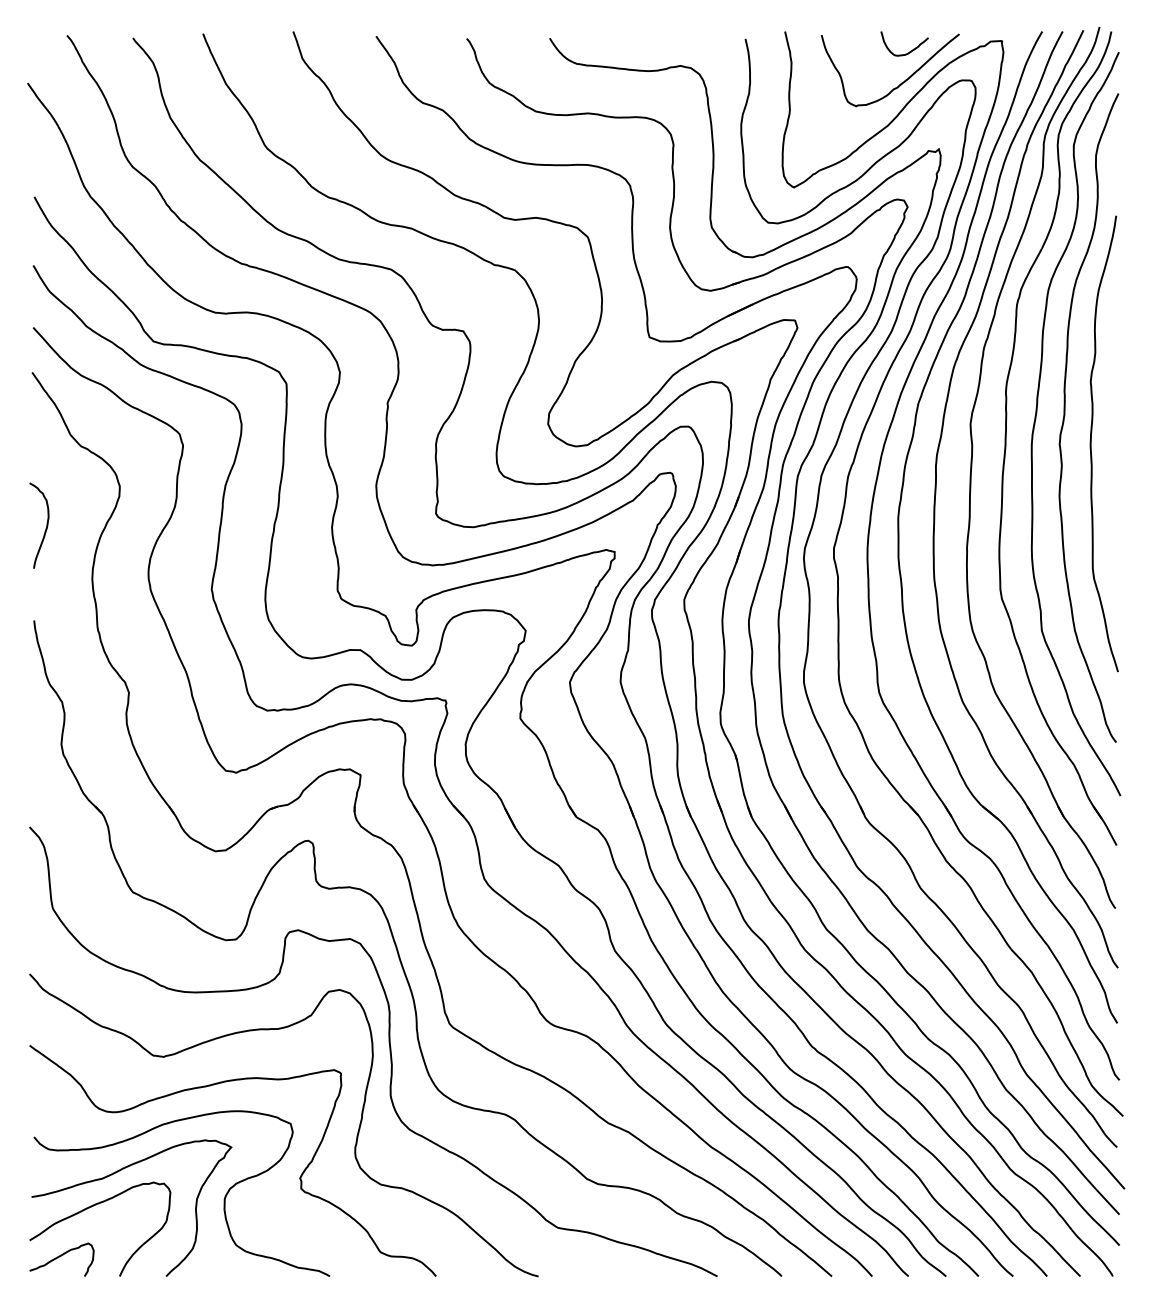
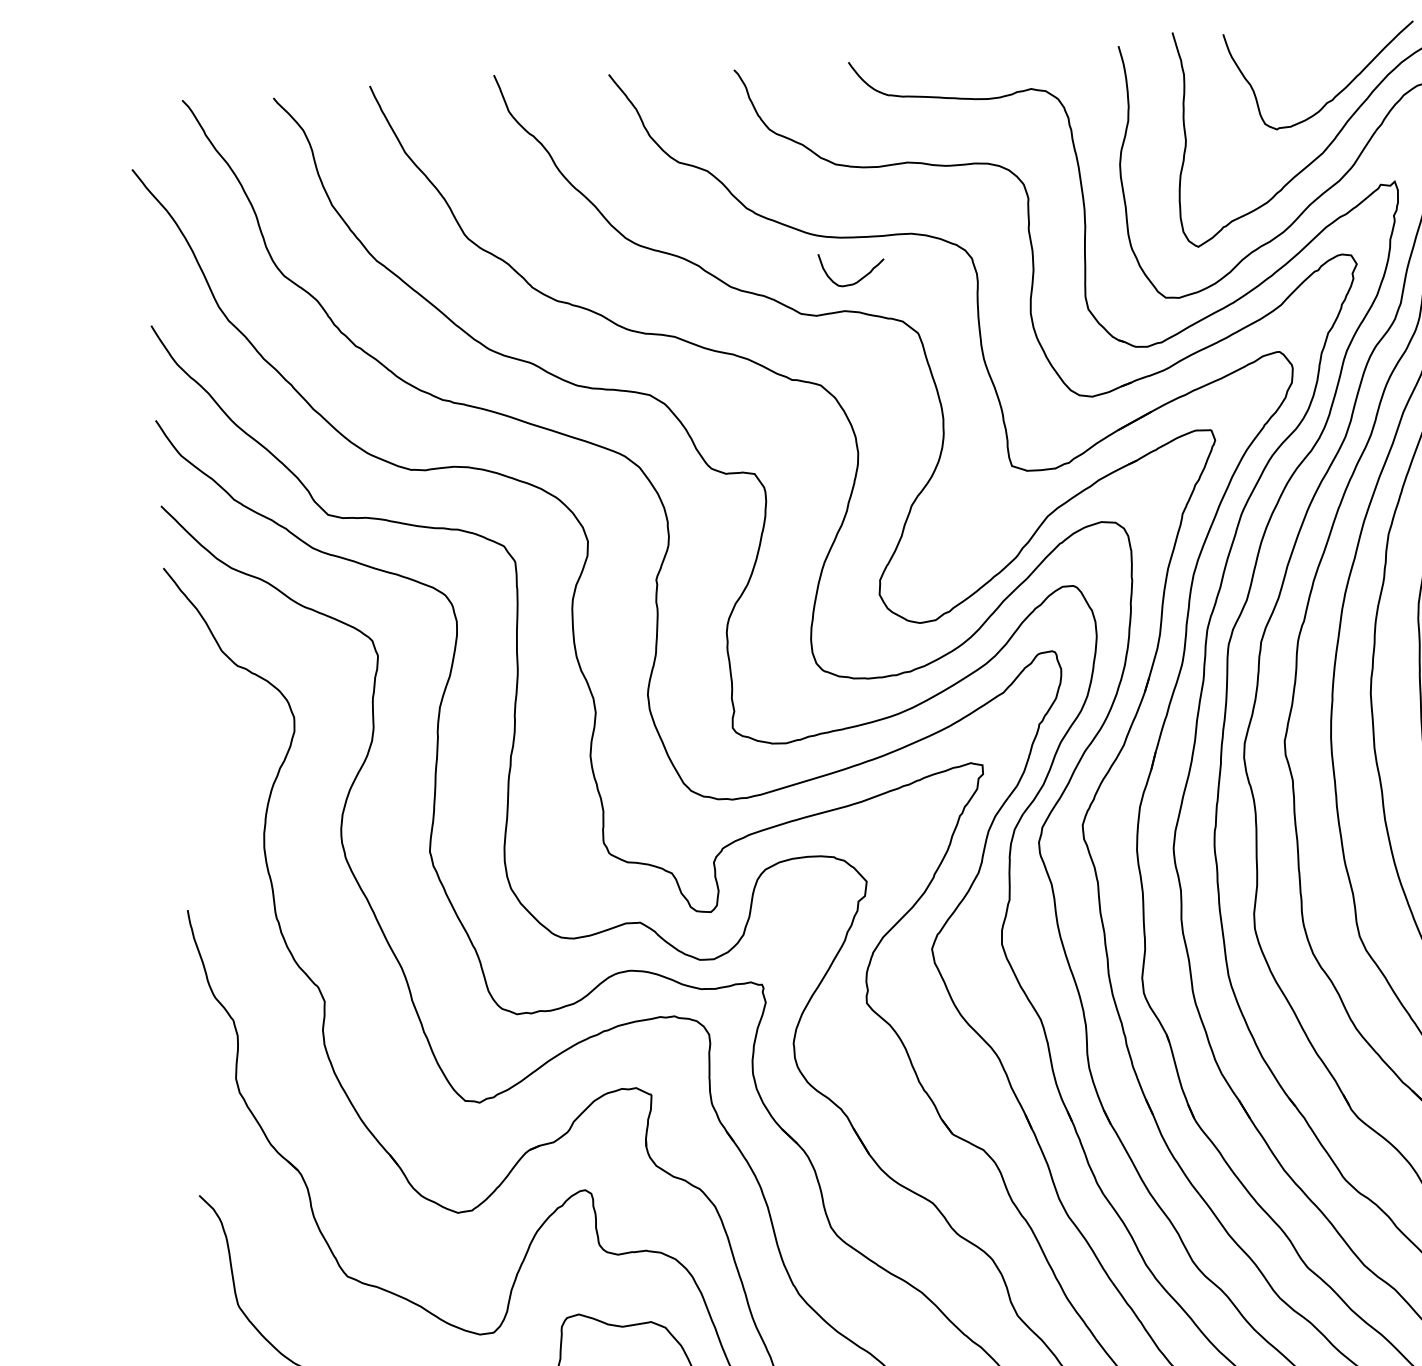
curve: (910, 50) -> (860, 277), moved
curve: (45, 528) -> (195, 782), removed

